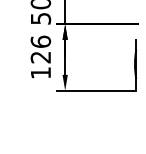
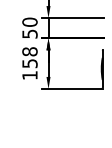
text: (40, 49) -> (29, 57), 126 -> 158

